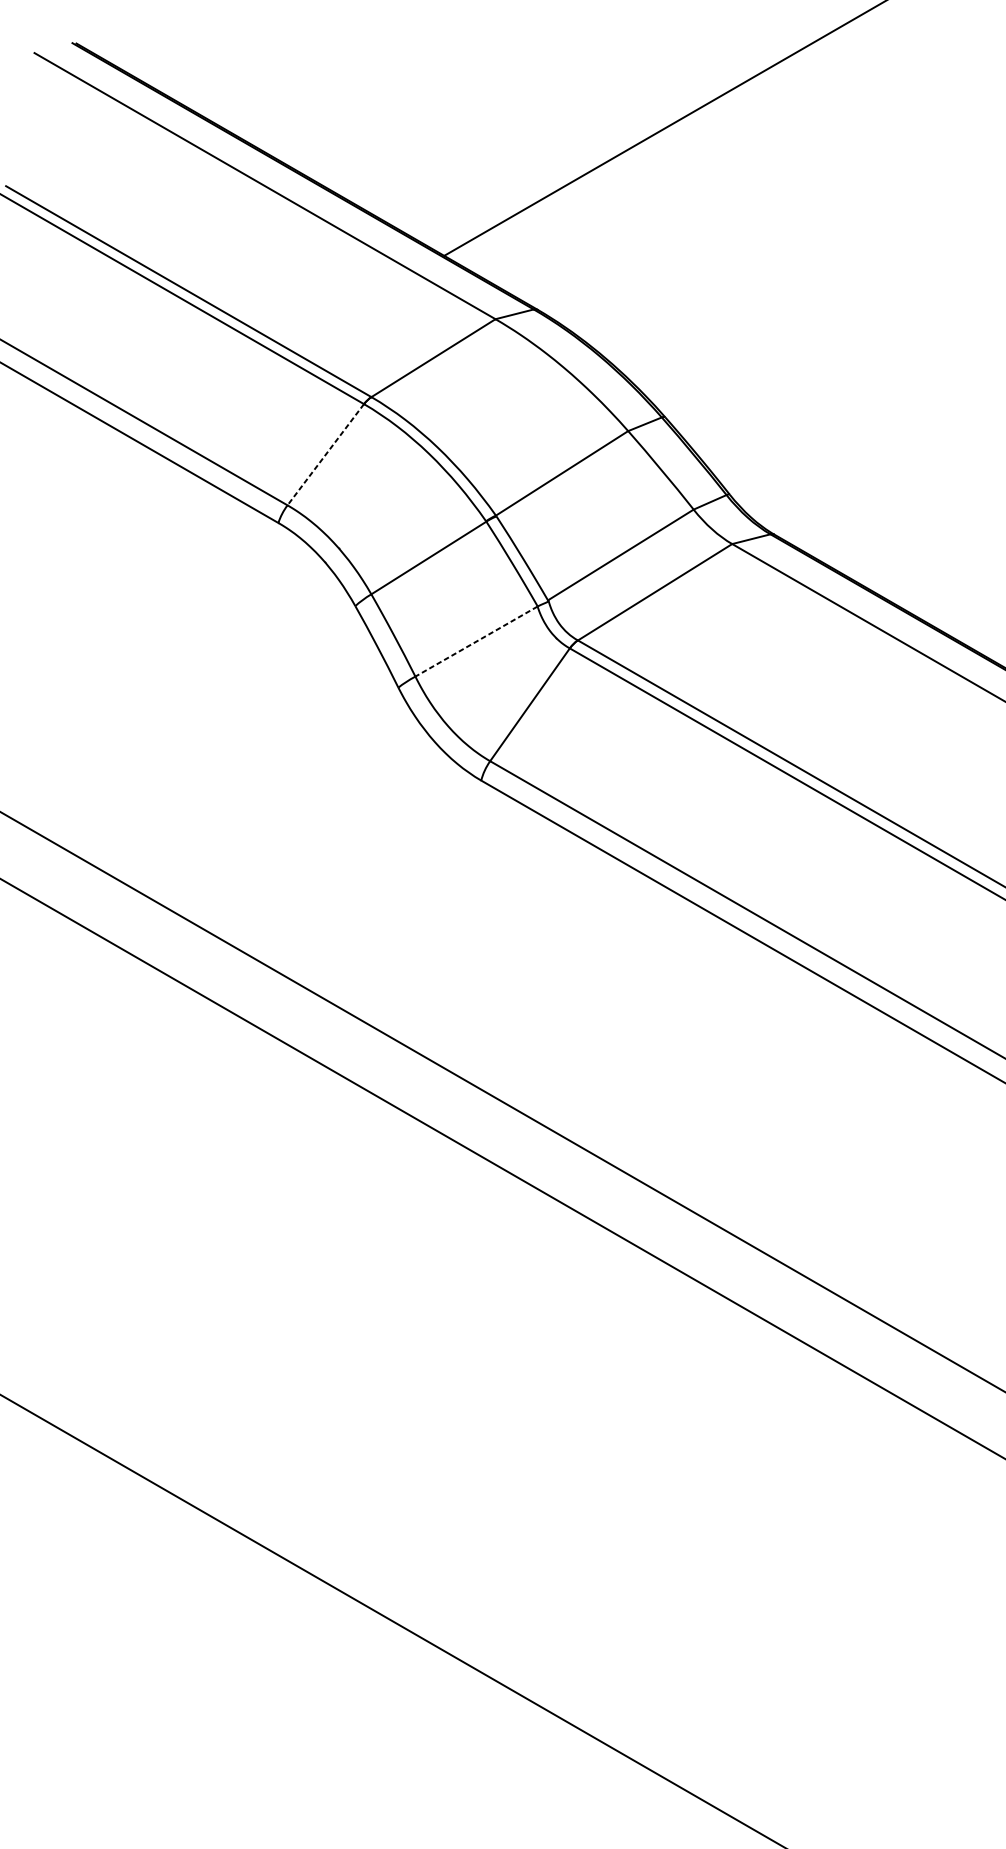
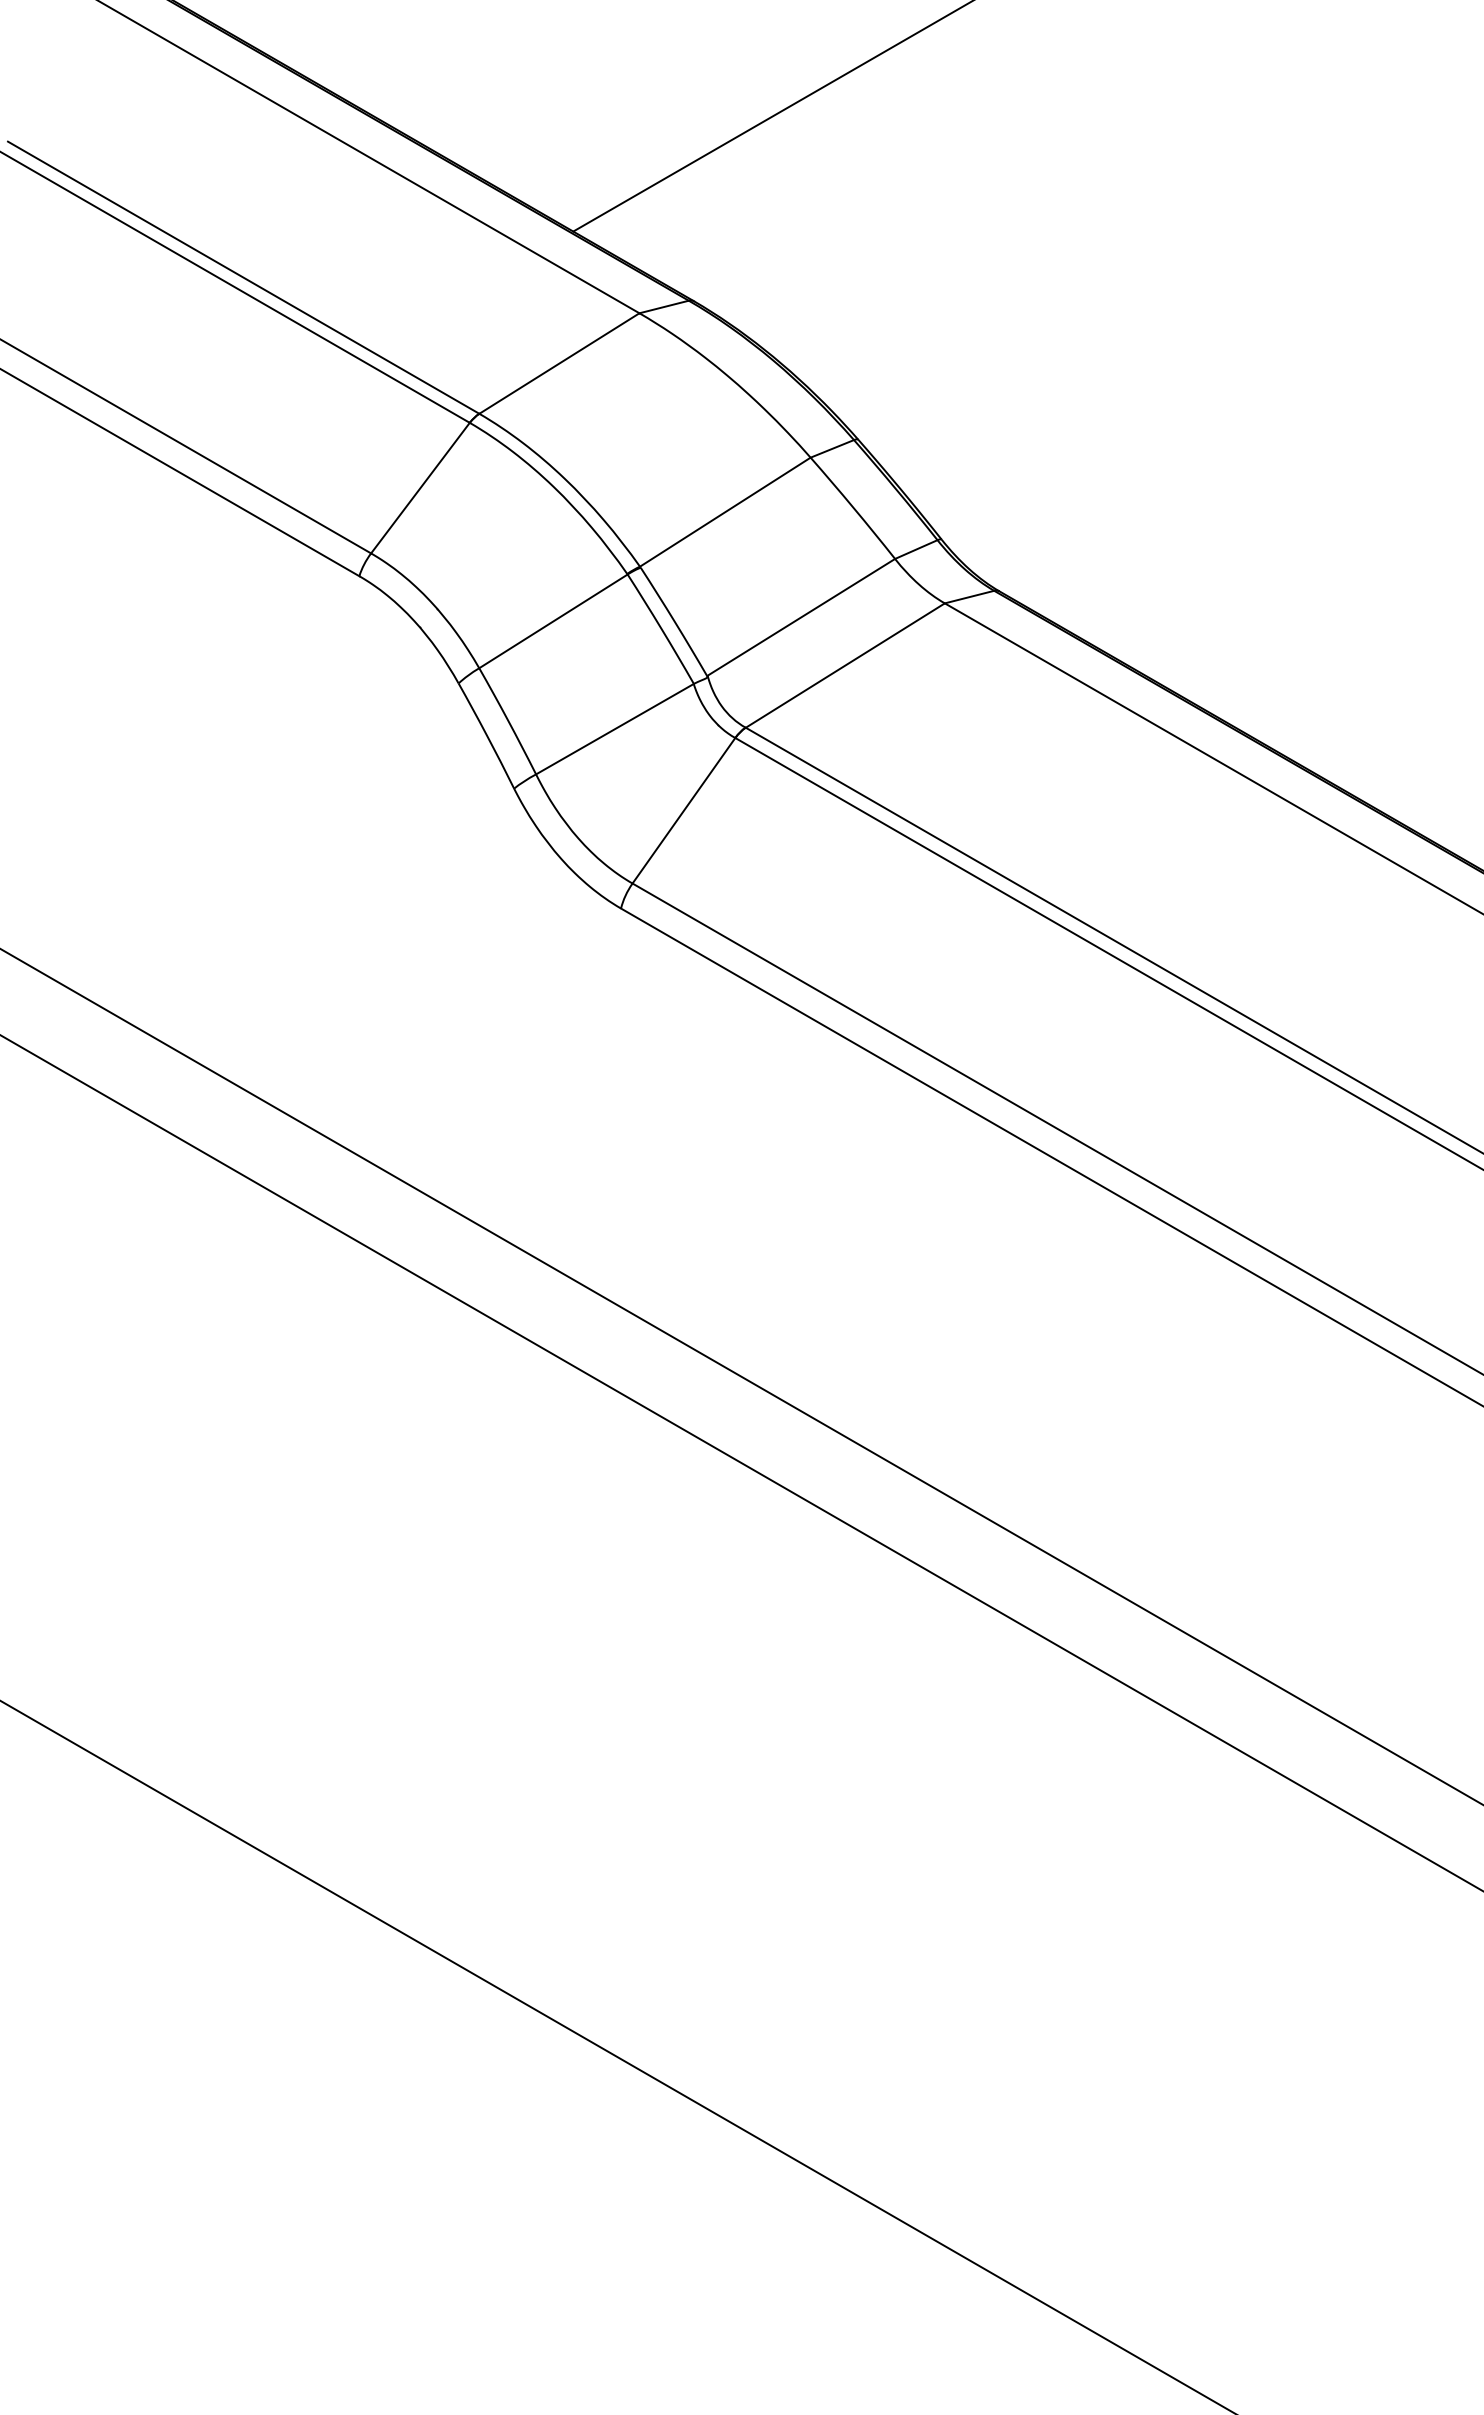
line: (325, 455) -> (420, 488), dashed -> solid
line: (476, 641) -> (614, 729), dashed -> solid

